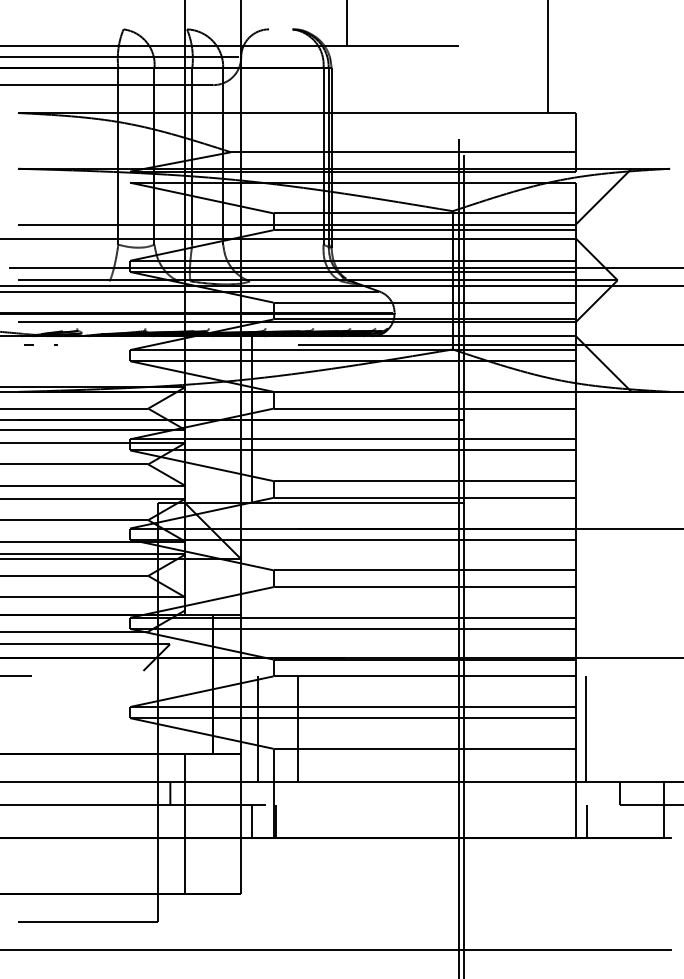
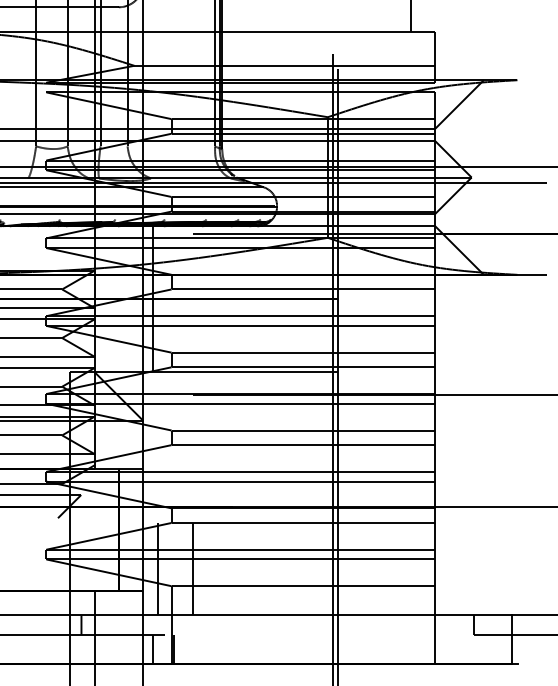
line: (585, 729) -> (443, 569), removed
line: (586, 821) -> (444, 649), removed

